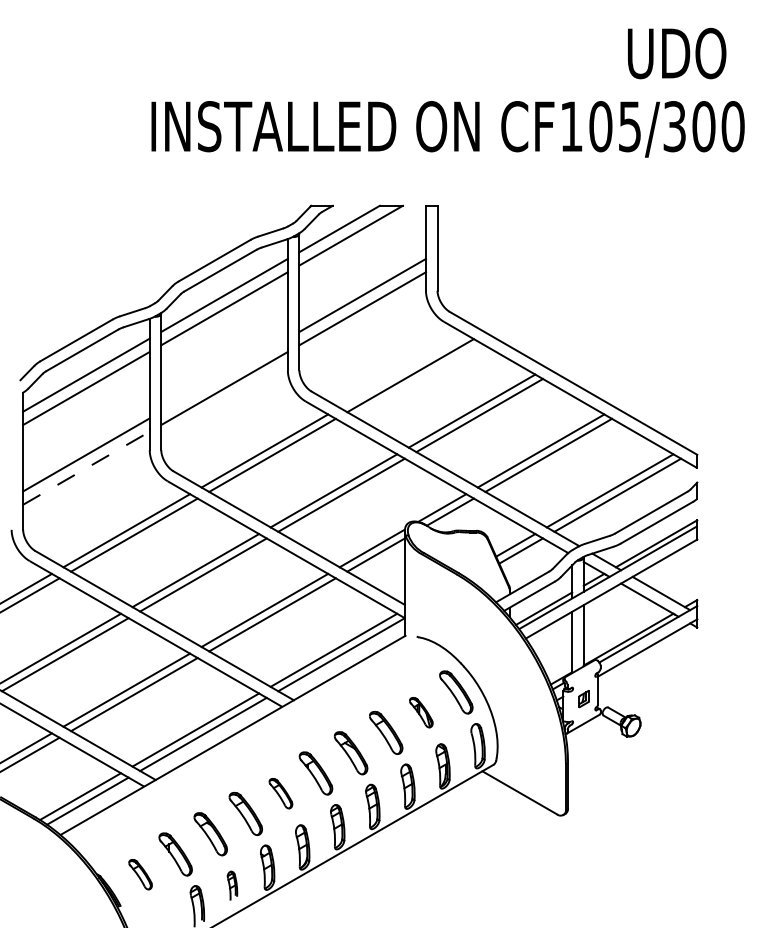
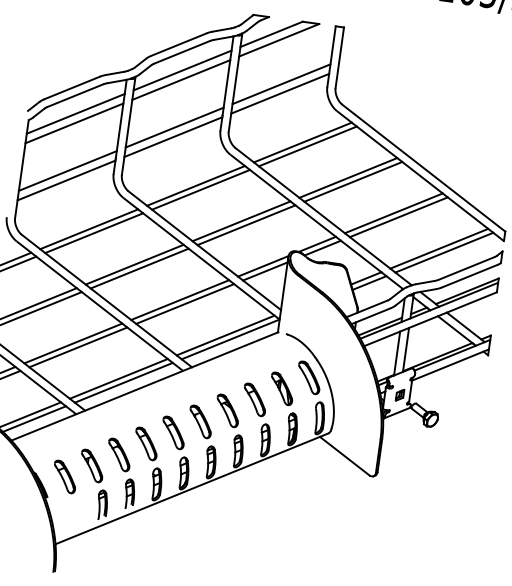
line: (402, 370) -> (302, 141), added
line: (224, 374) -> (174, 127), added
line: (86, 467) -> (66, 179), dashed -> solid
part: (421, 712) -> (282, 388), size x1.43
part: (280, 793) -> (173, 432), size x1.43
part: (140, 874) -> (64, 476), size x1.43
part: (232, 885) -> (129, 493), size x1.43

